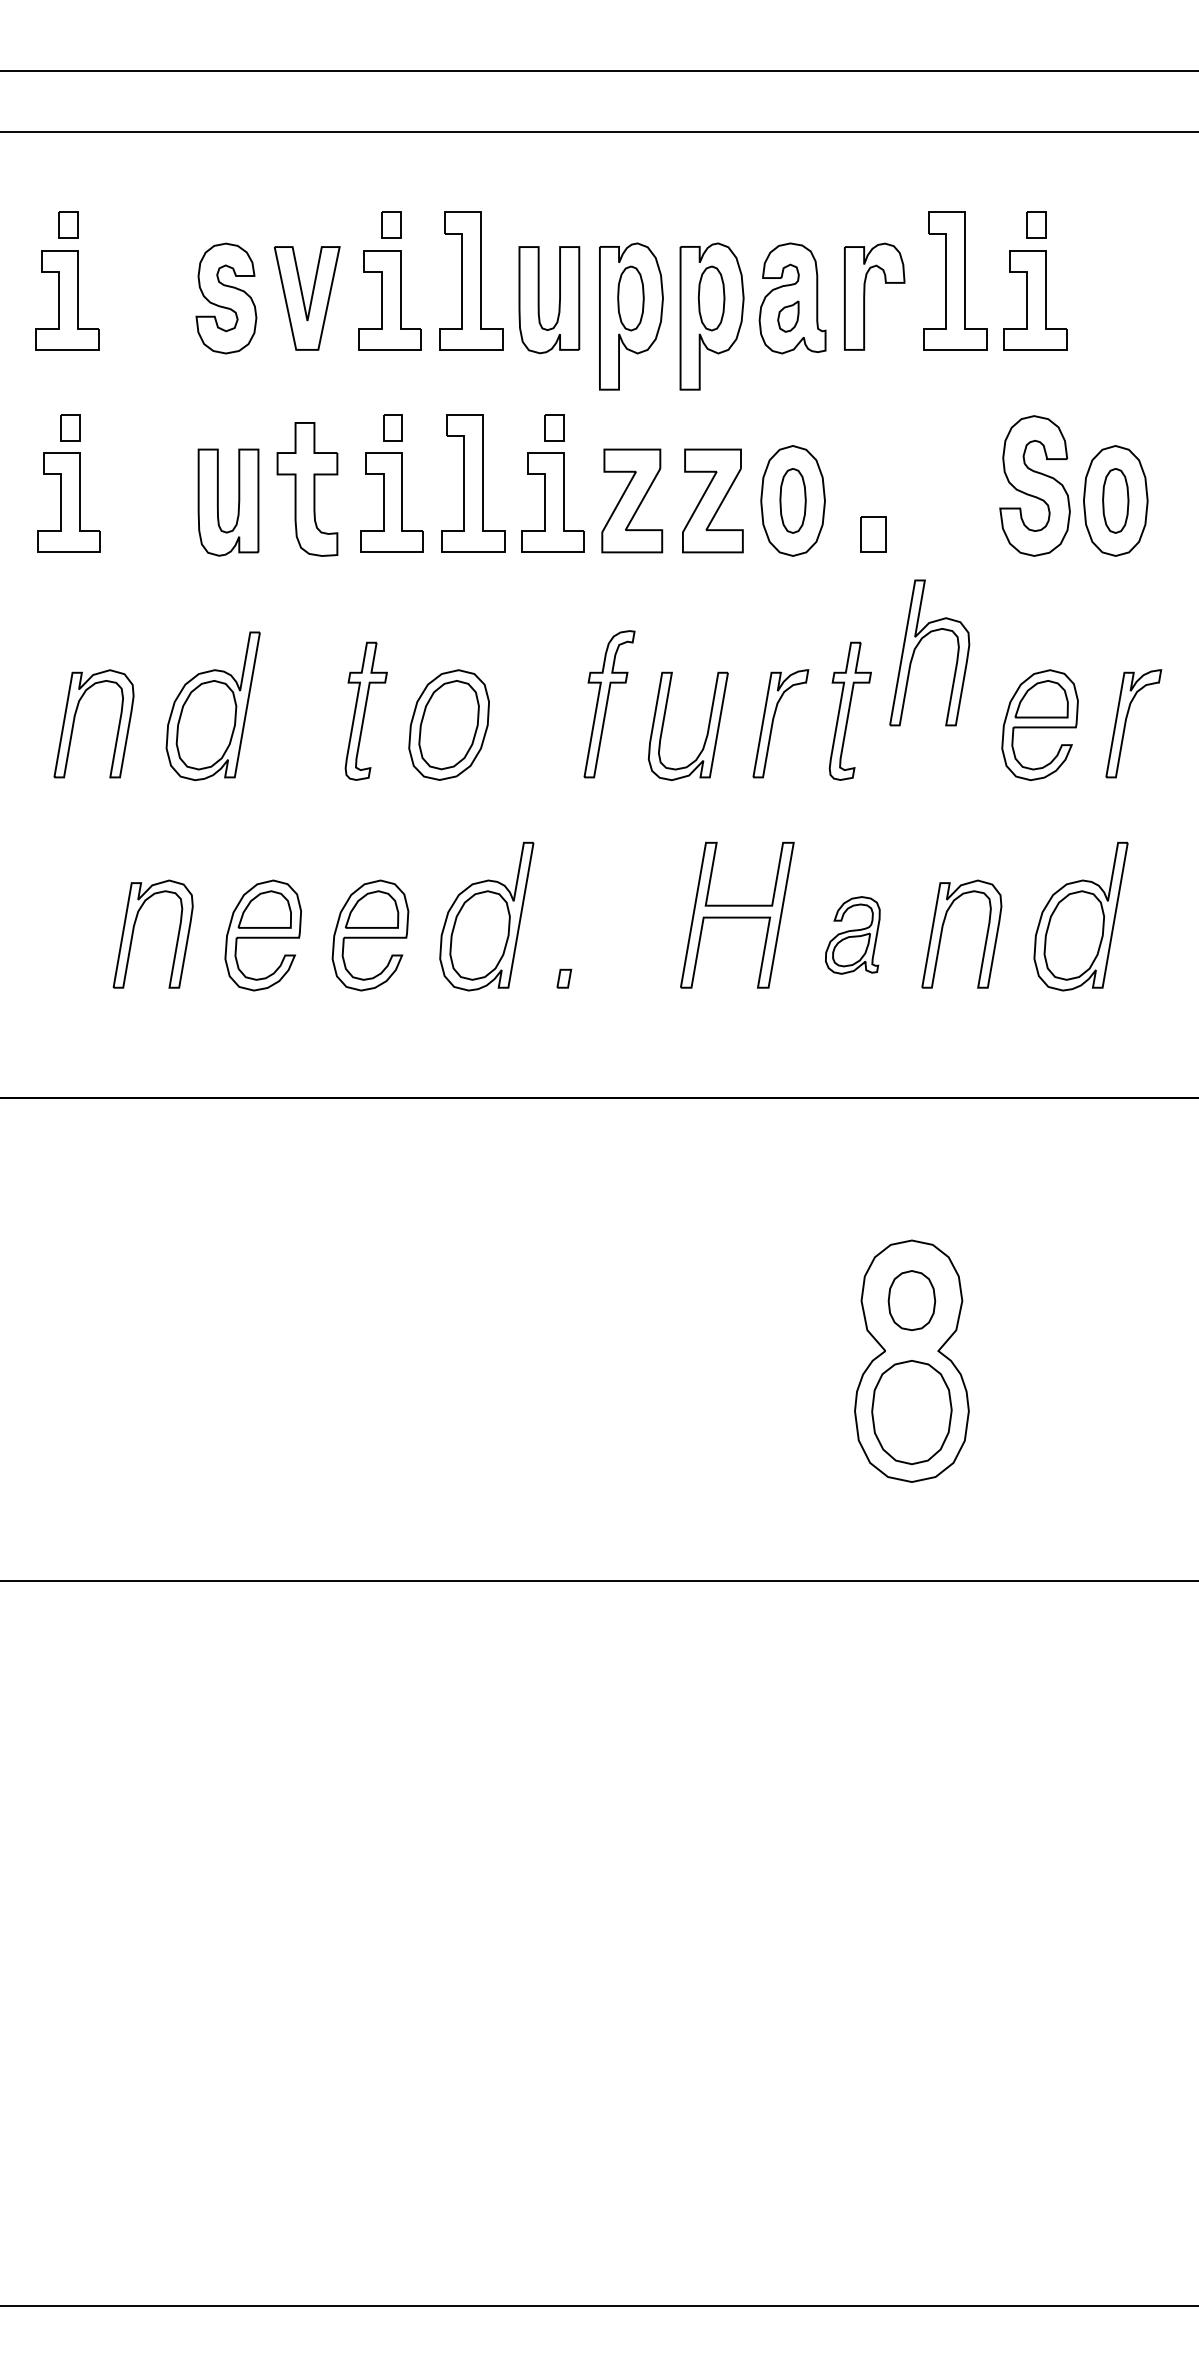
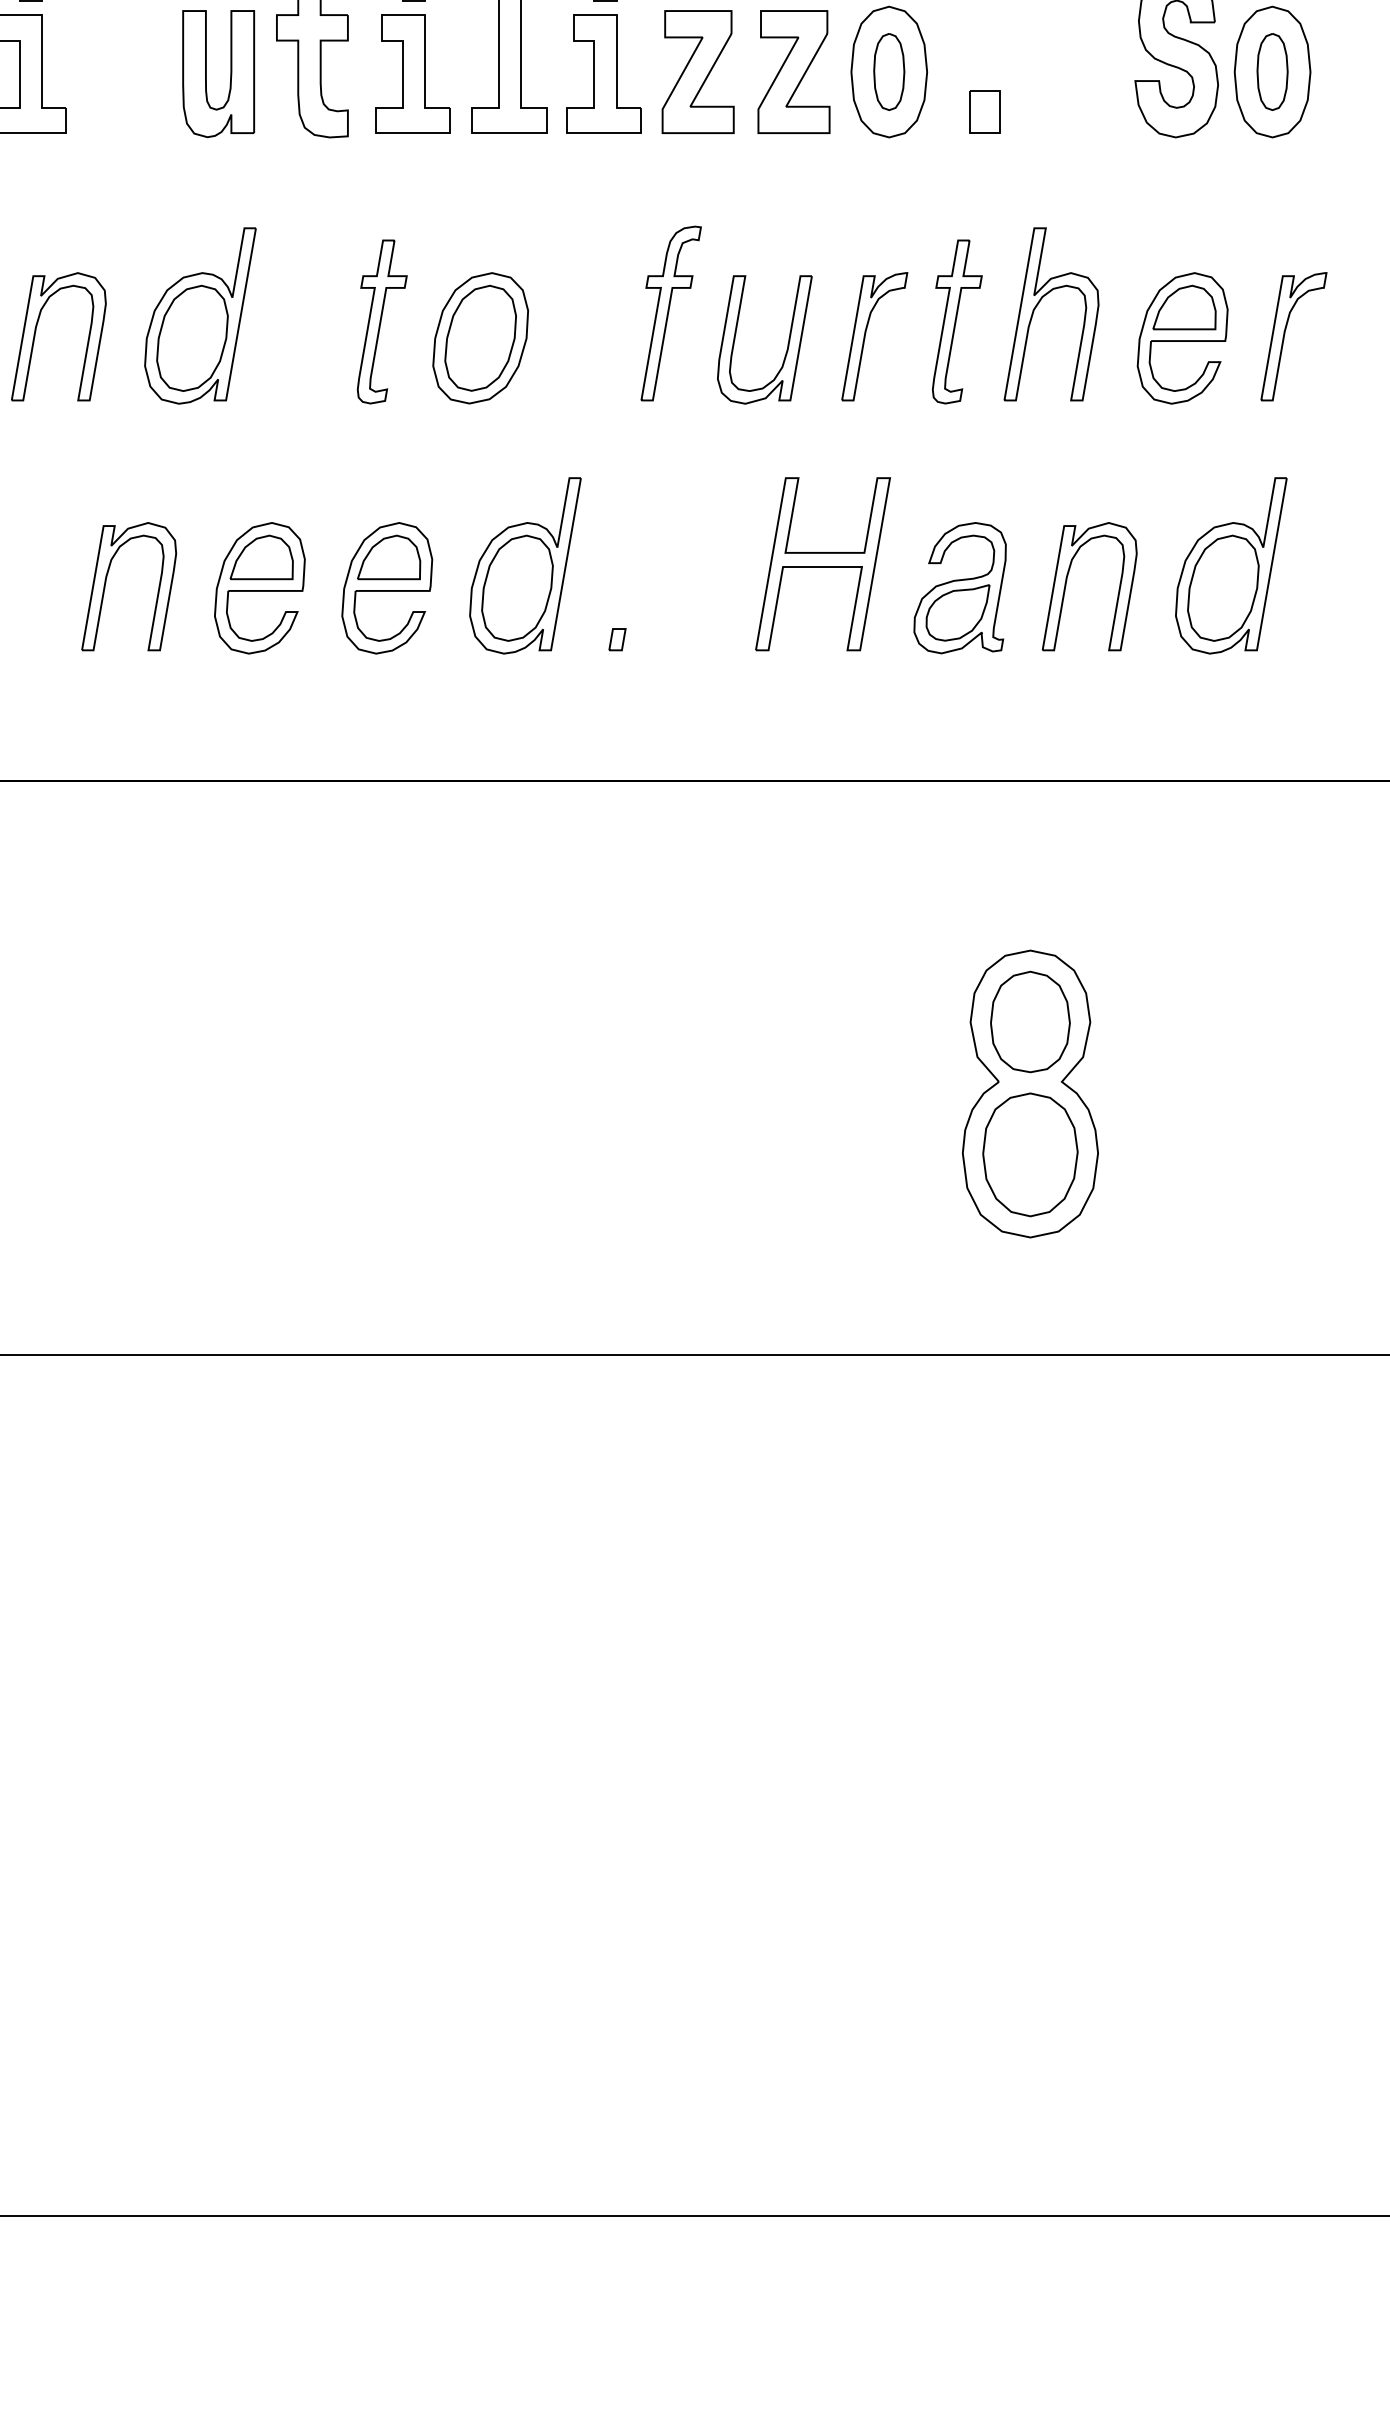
part: (918, 645) -> (1038, 305), moved
part: (852, 935) -> (959, 588), size x1.43
part: (911, 1300) -> (1029, 1021), size x1.43

